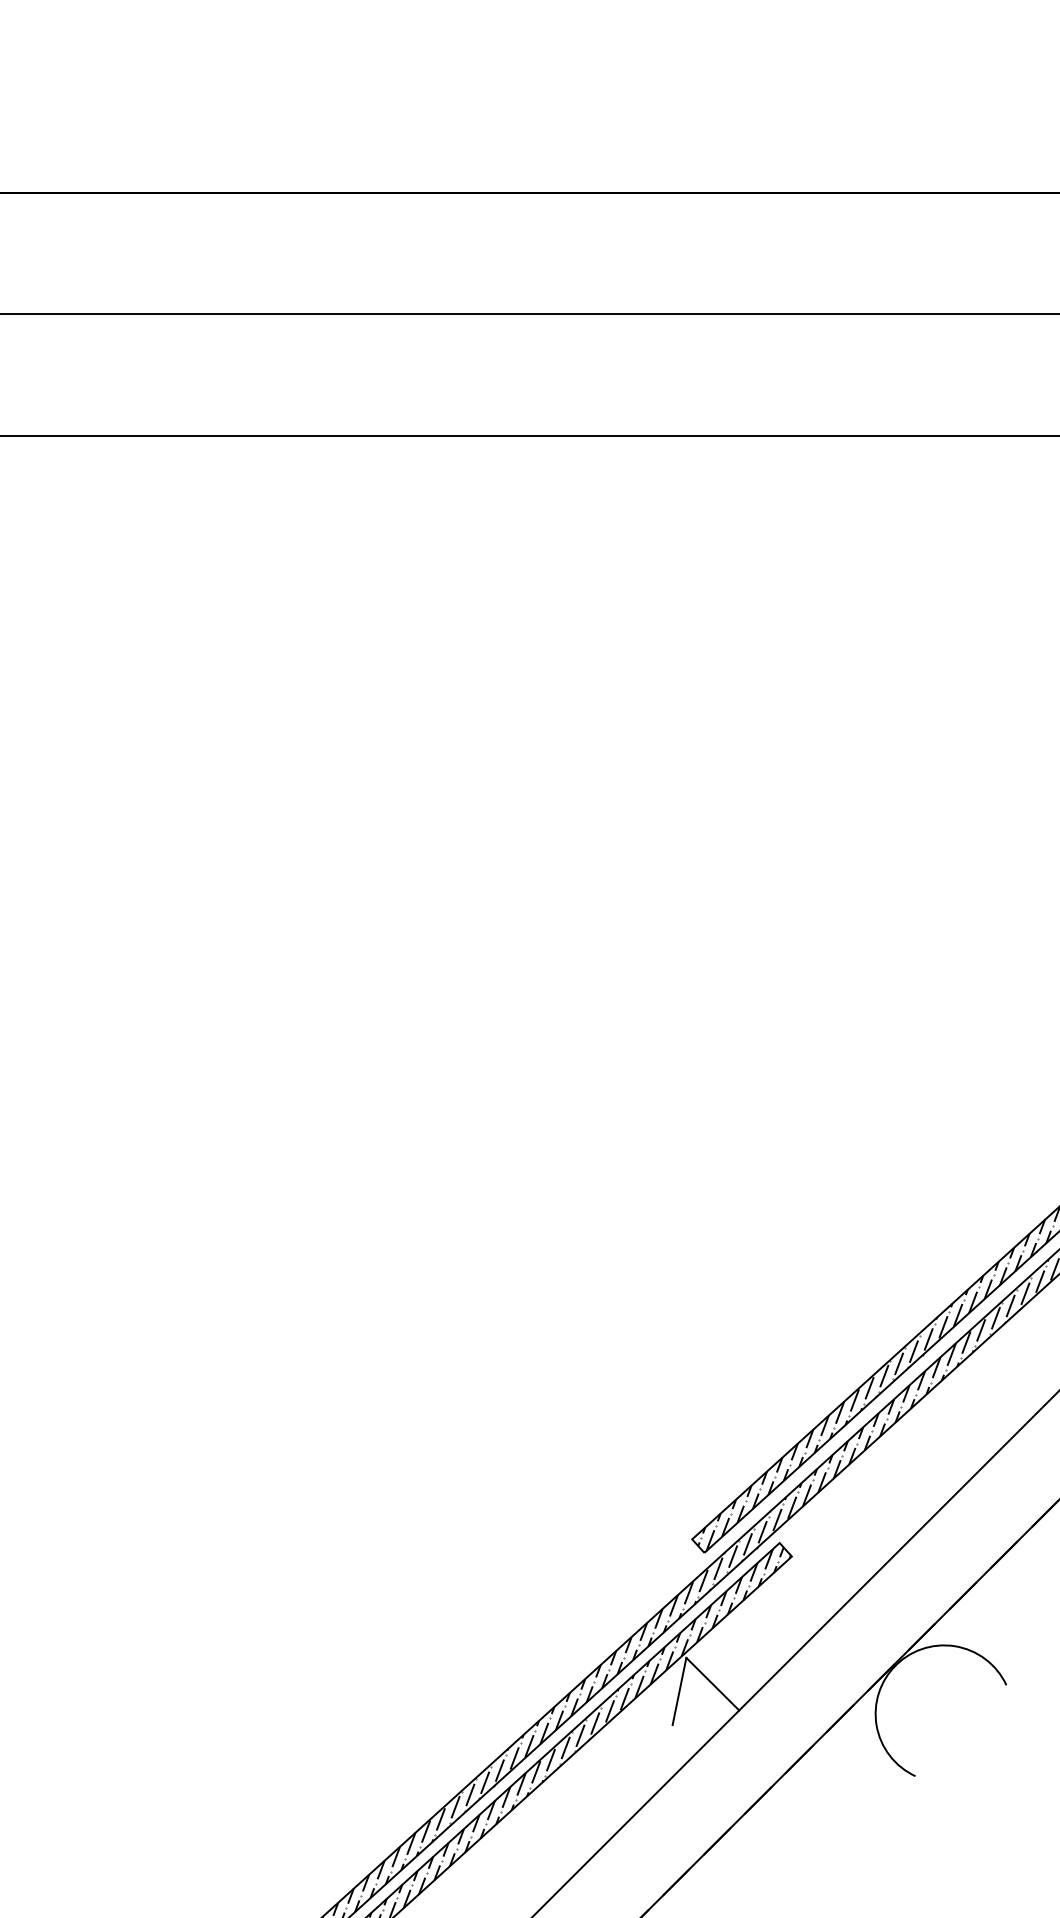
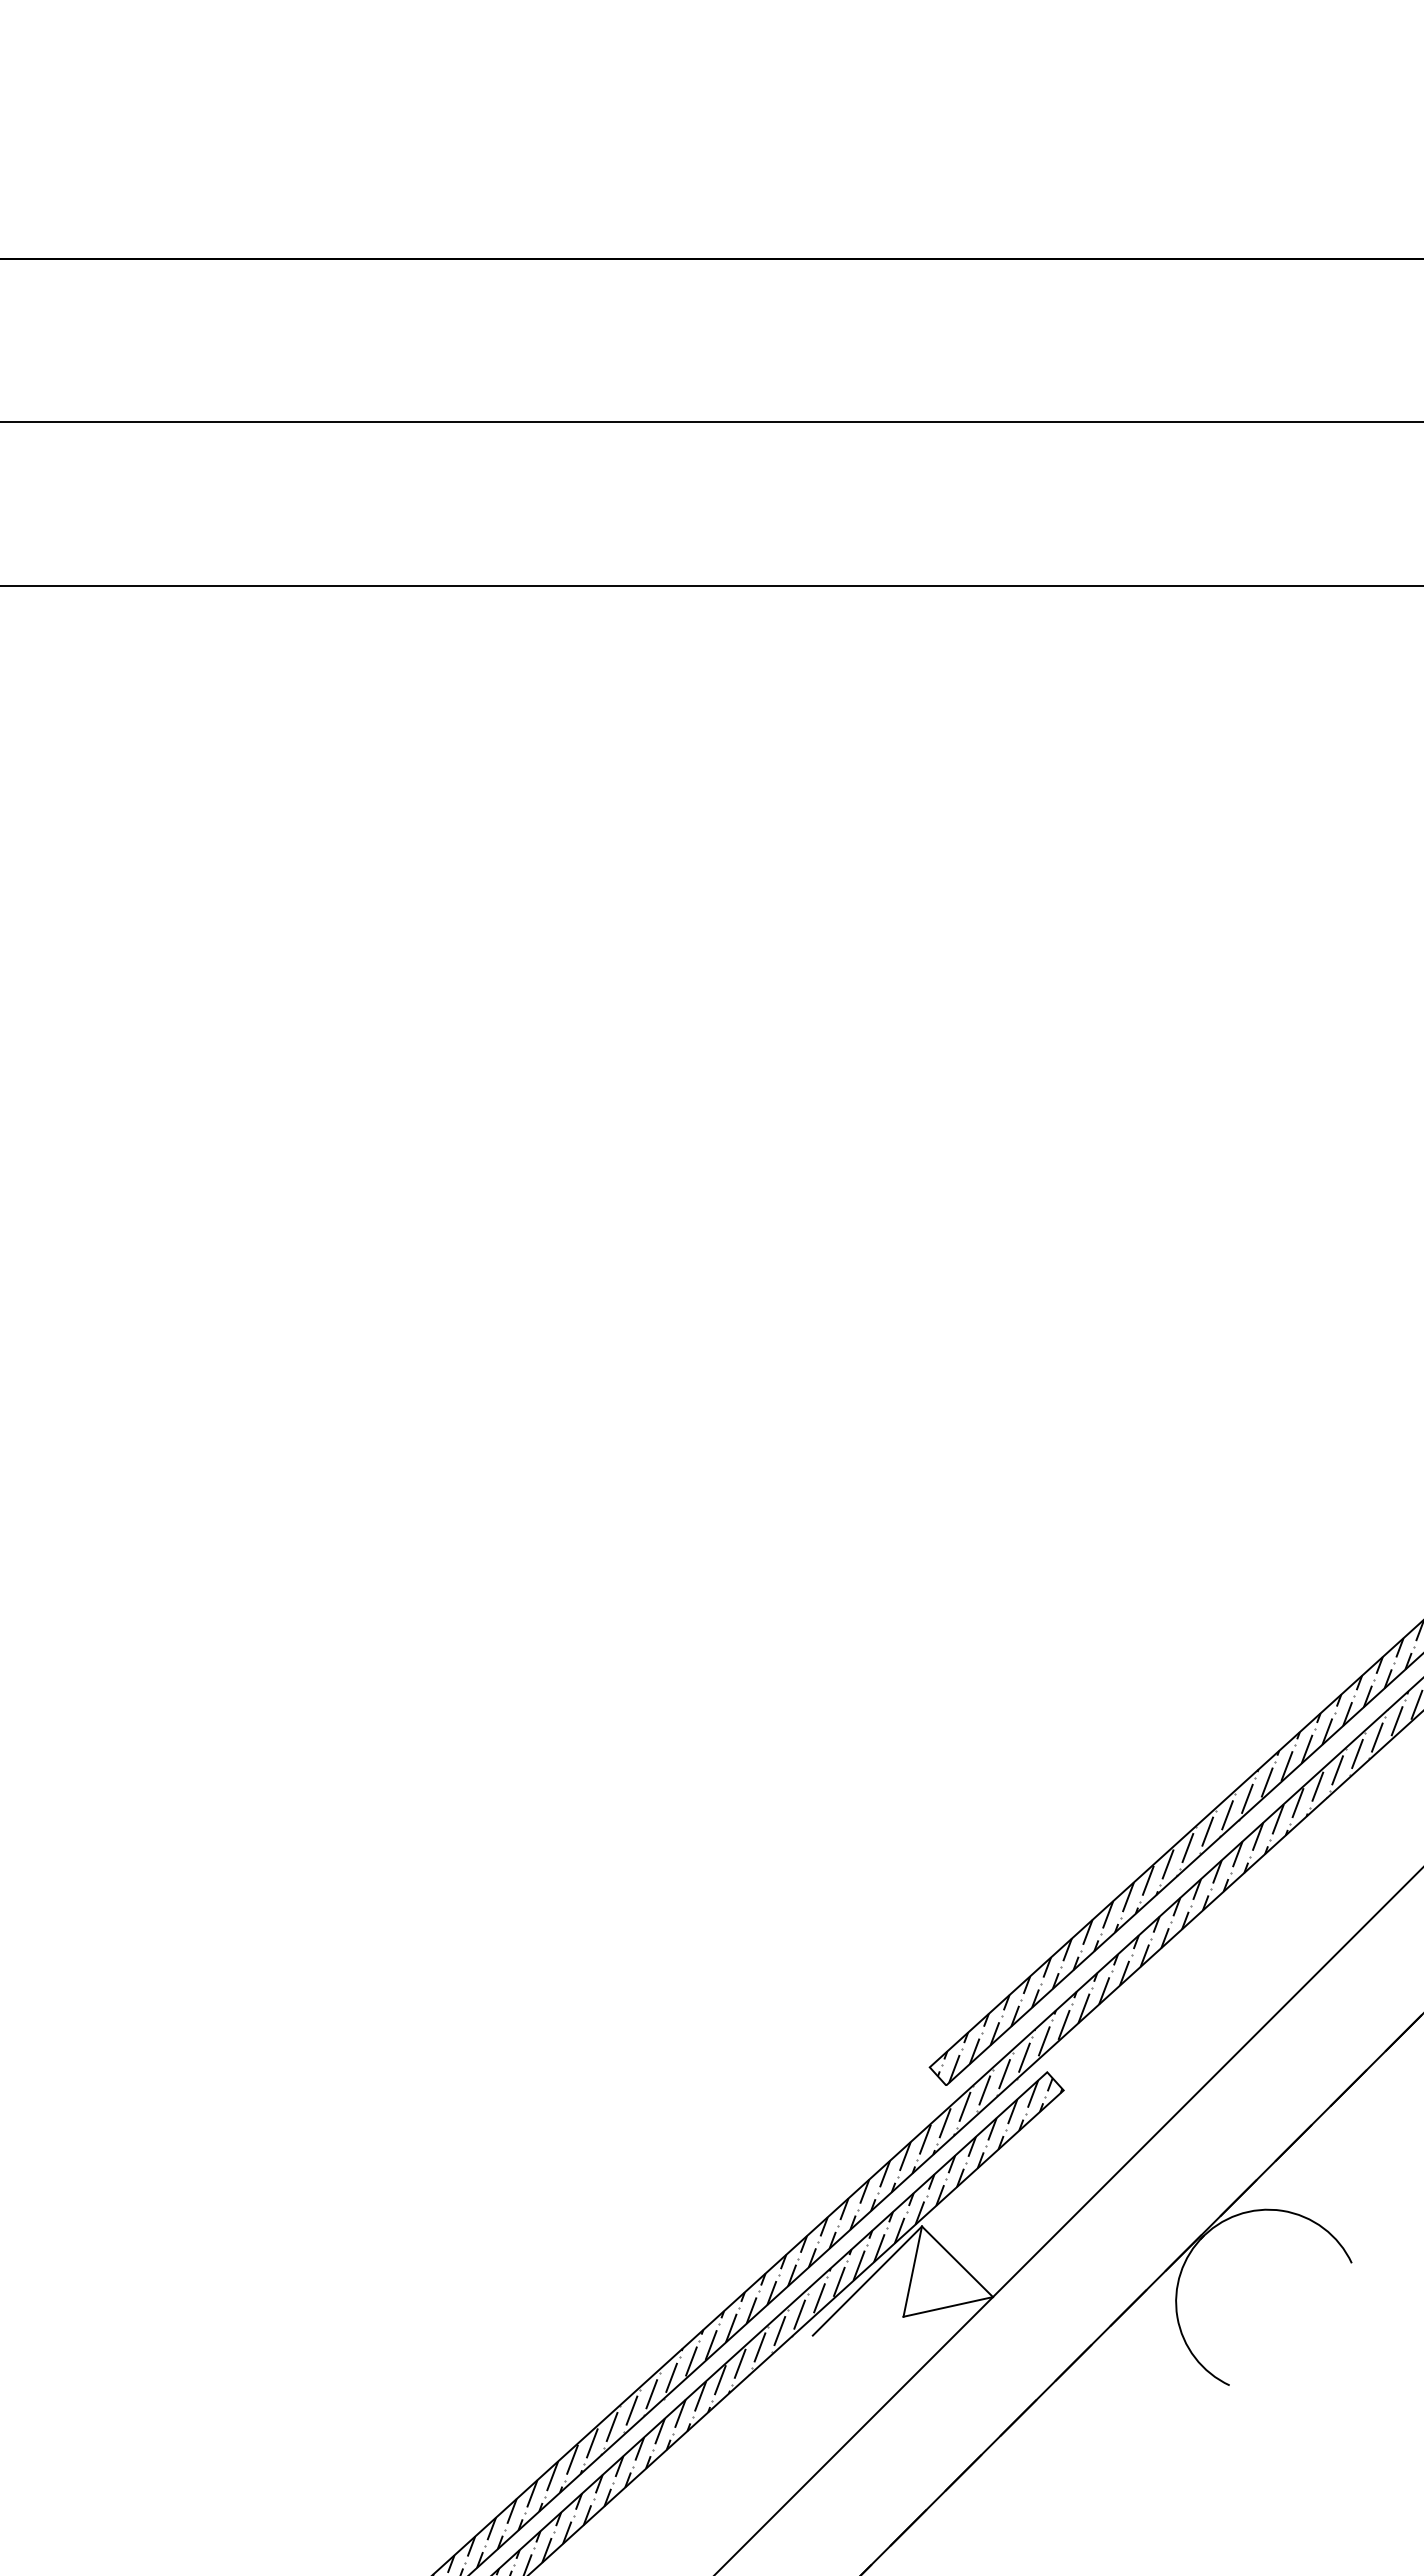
line: (645, 1698) -> (866, 2280), added
line: (706, 1717) -> (948, 2306), added

